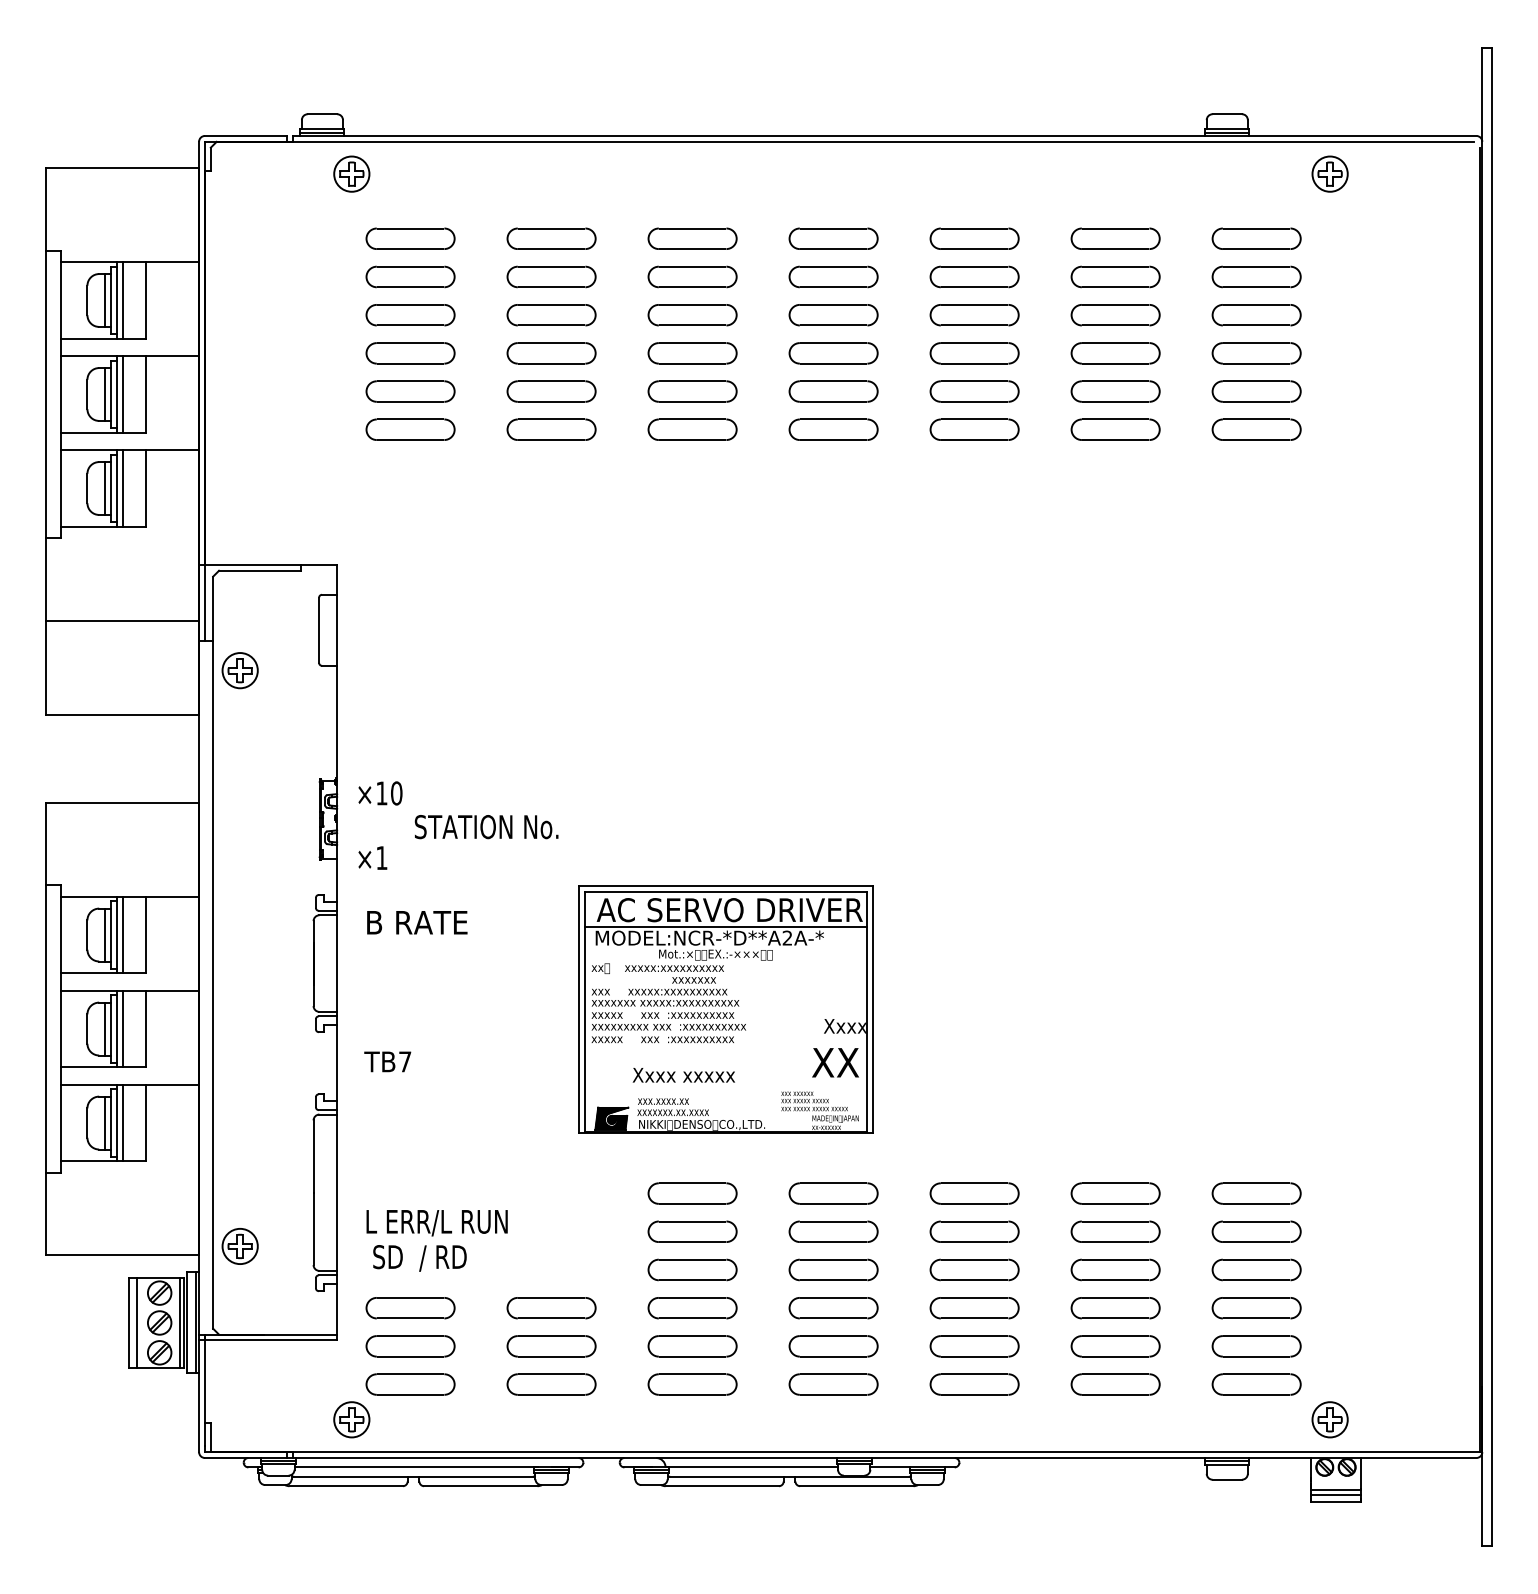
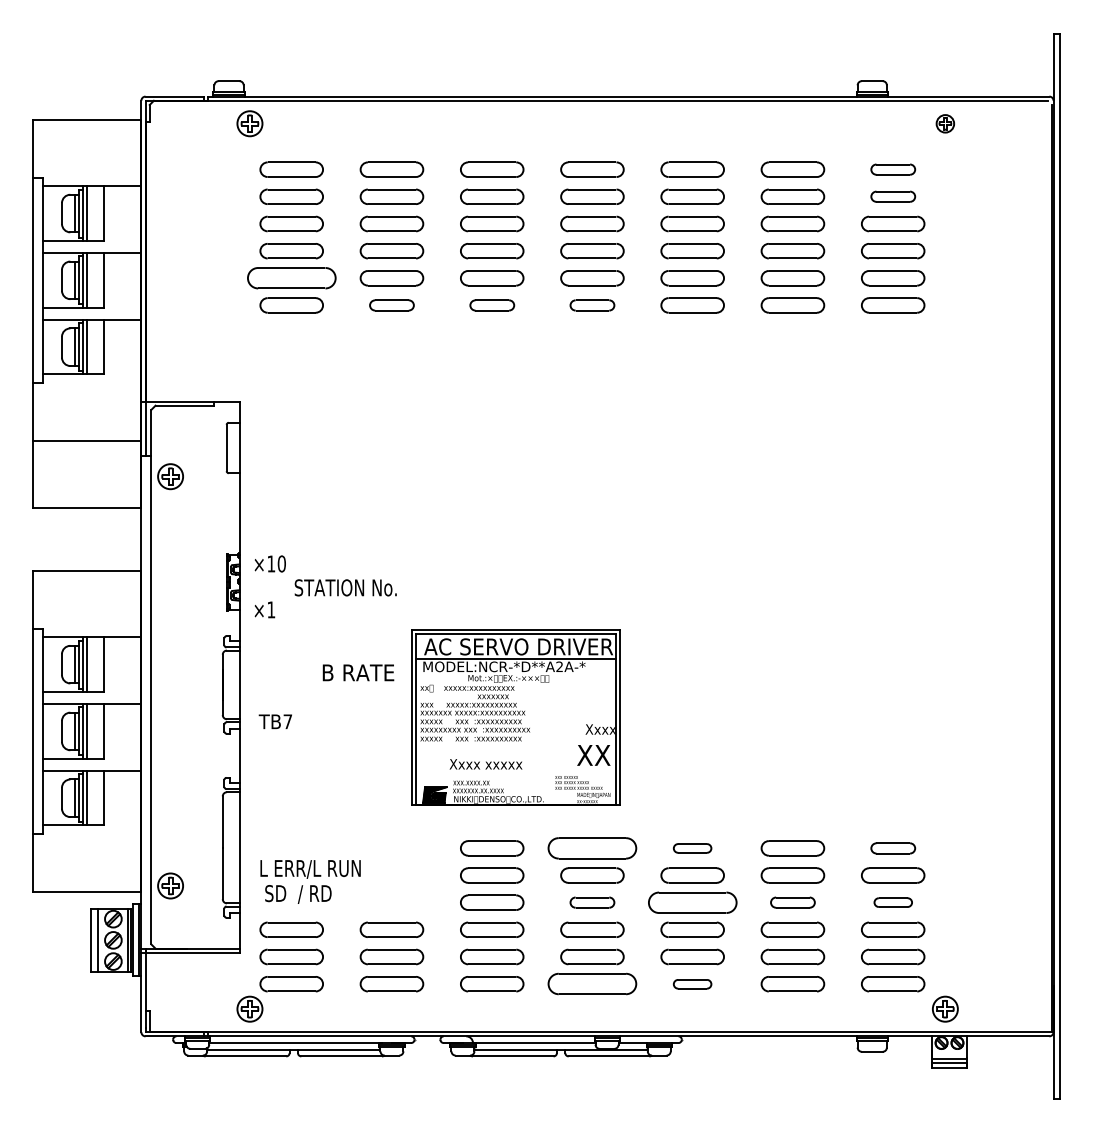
part: (1330, 173) -> (945, 123), size x0.7
part: (1257, 238) -> (893, 169), size x0.7
part: (1257, 276) -> (893, 196), size x0.7
part: (410, 391) -> (291, 278), size x1.4
part: (550, 429) -> (391, 305), size x0.7
part: (693, 429) -> (492, 305), size x0.7
part: (833, 429) -> (592, 305), size x0.7
text: (417, 922) -> (358, 672), moved
text: (386, 1061) -> (274, 721), moved
part: (833, 1193) -> (592, 848), size x1.4
part: (974, 1193) -> (692, 848), size x0.6
part: (1257, 1193) -> (893, 848), size x0.7
part: (833, 1269) -> (592, 902), size x0.7
part: (974, 1269) -> (692, 902), size x1.4
part: (1115, 1269) -> (792, 902), size x0.7
part: (1257, 1269) -> (893, 902), size x0.6
part: (833, 1385) -> (592, 984), size x1.4
part: (974, 1385) -> (692, 984), size x0.6

